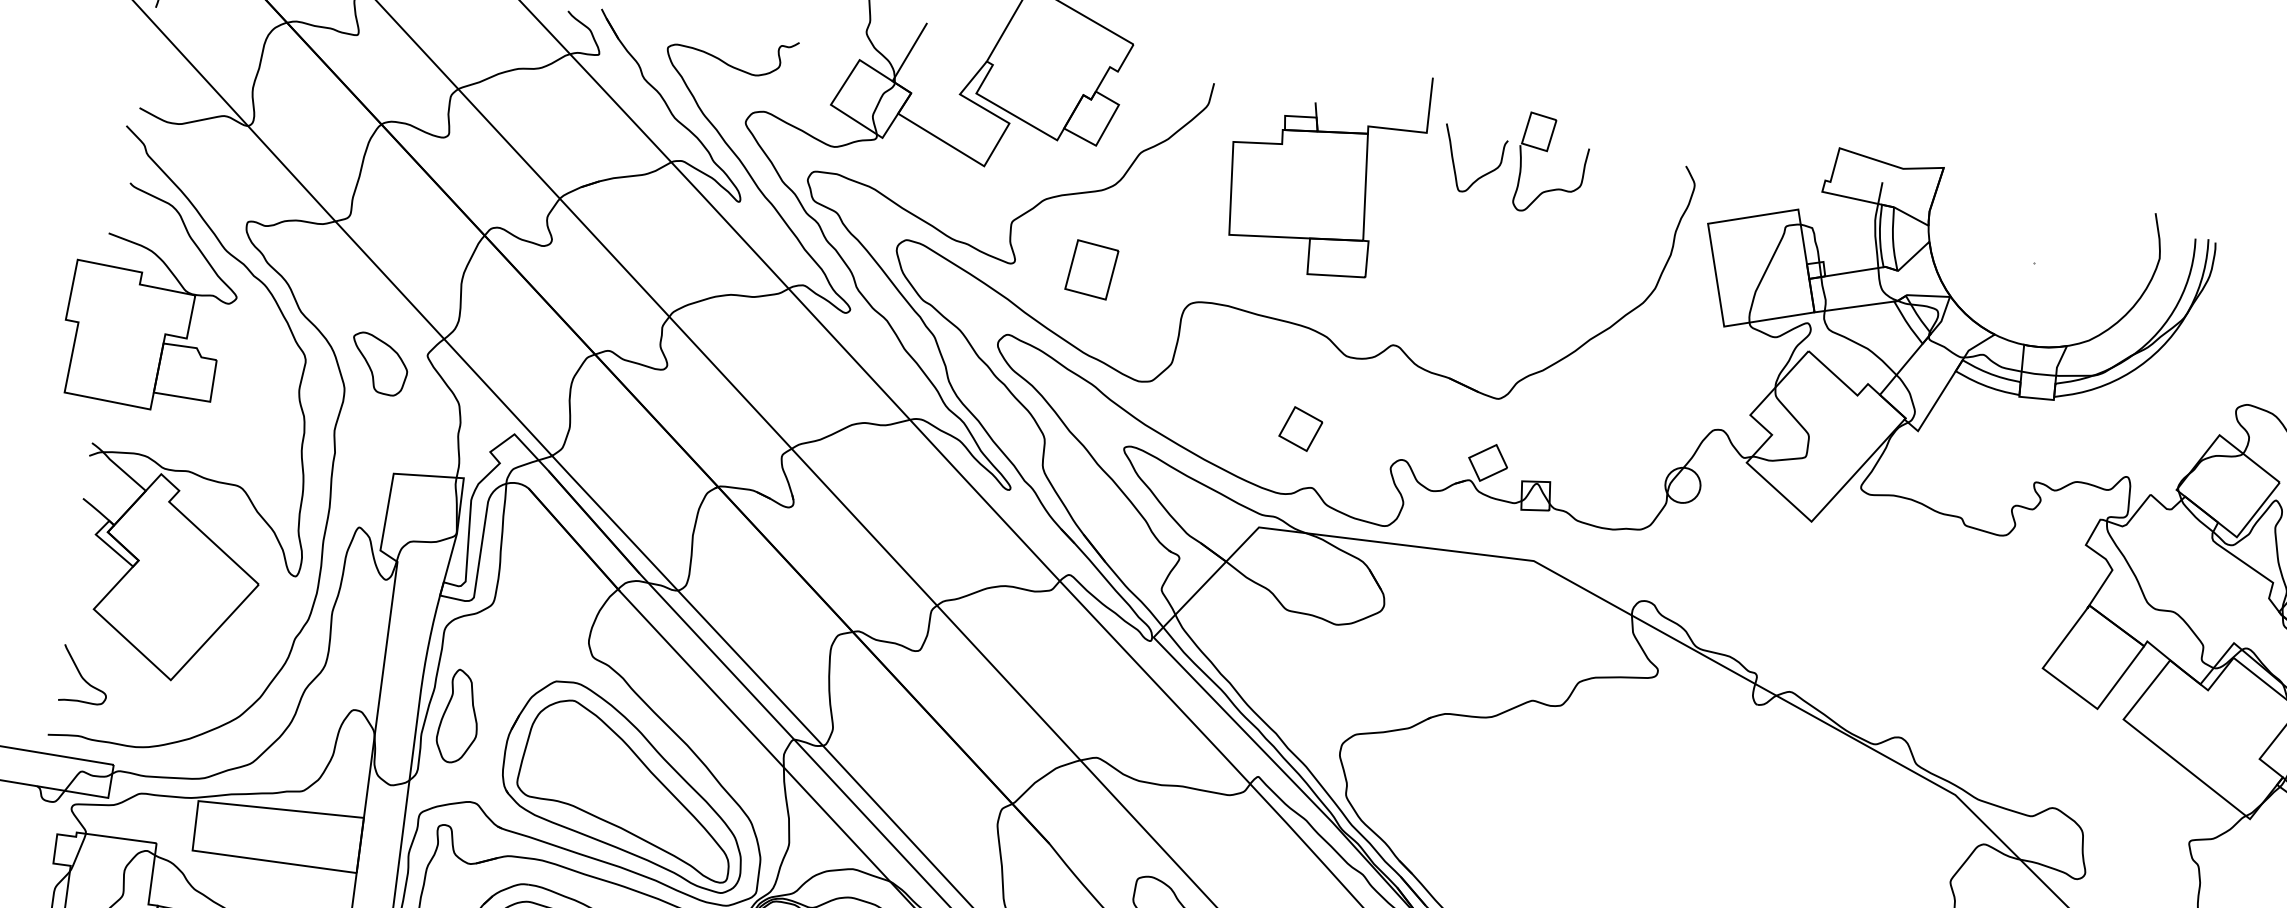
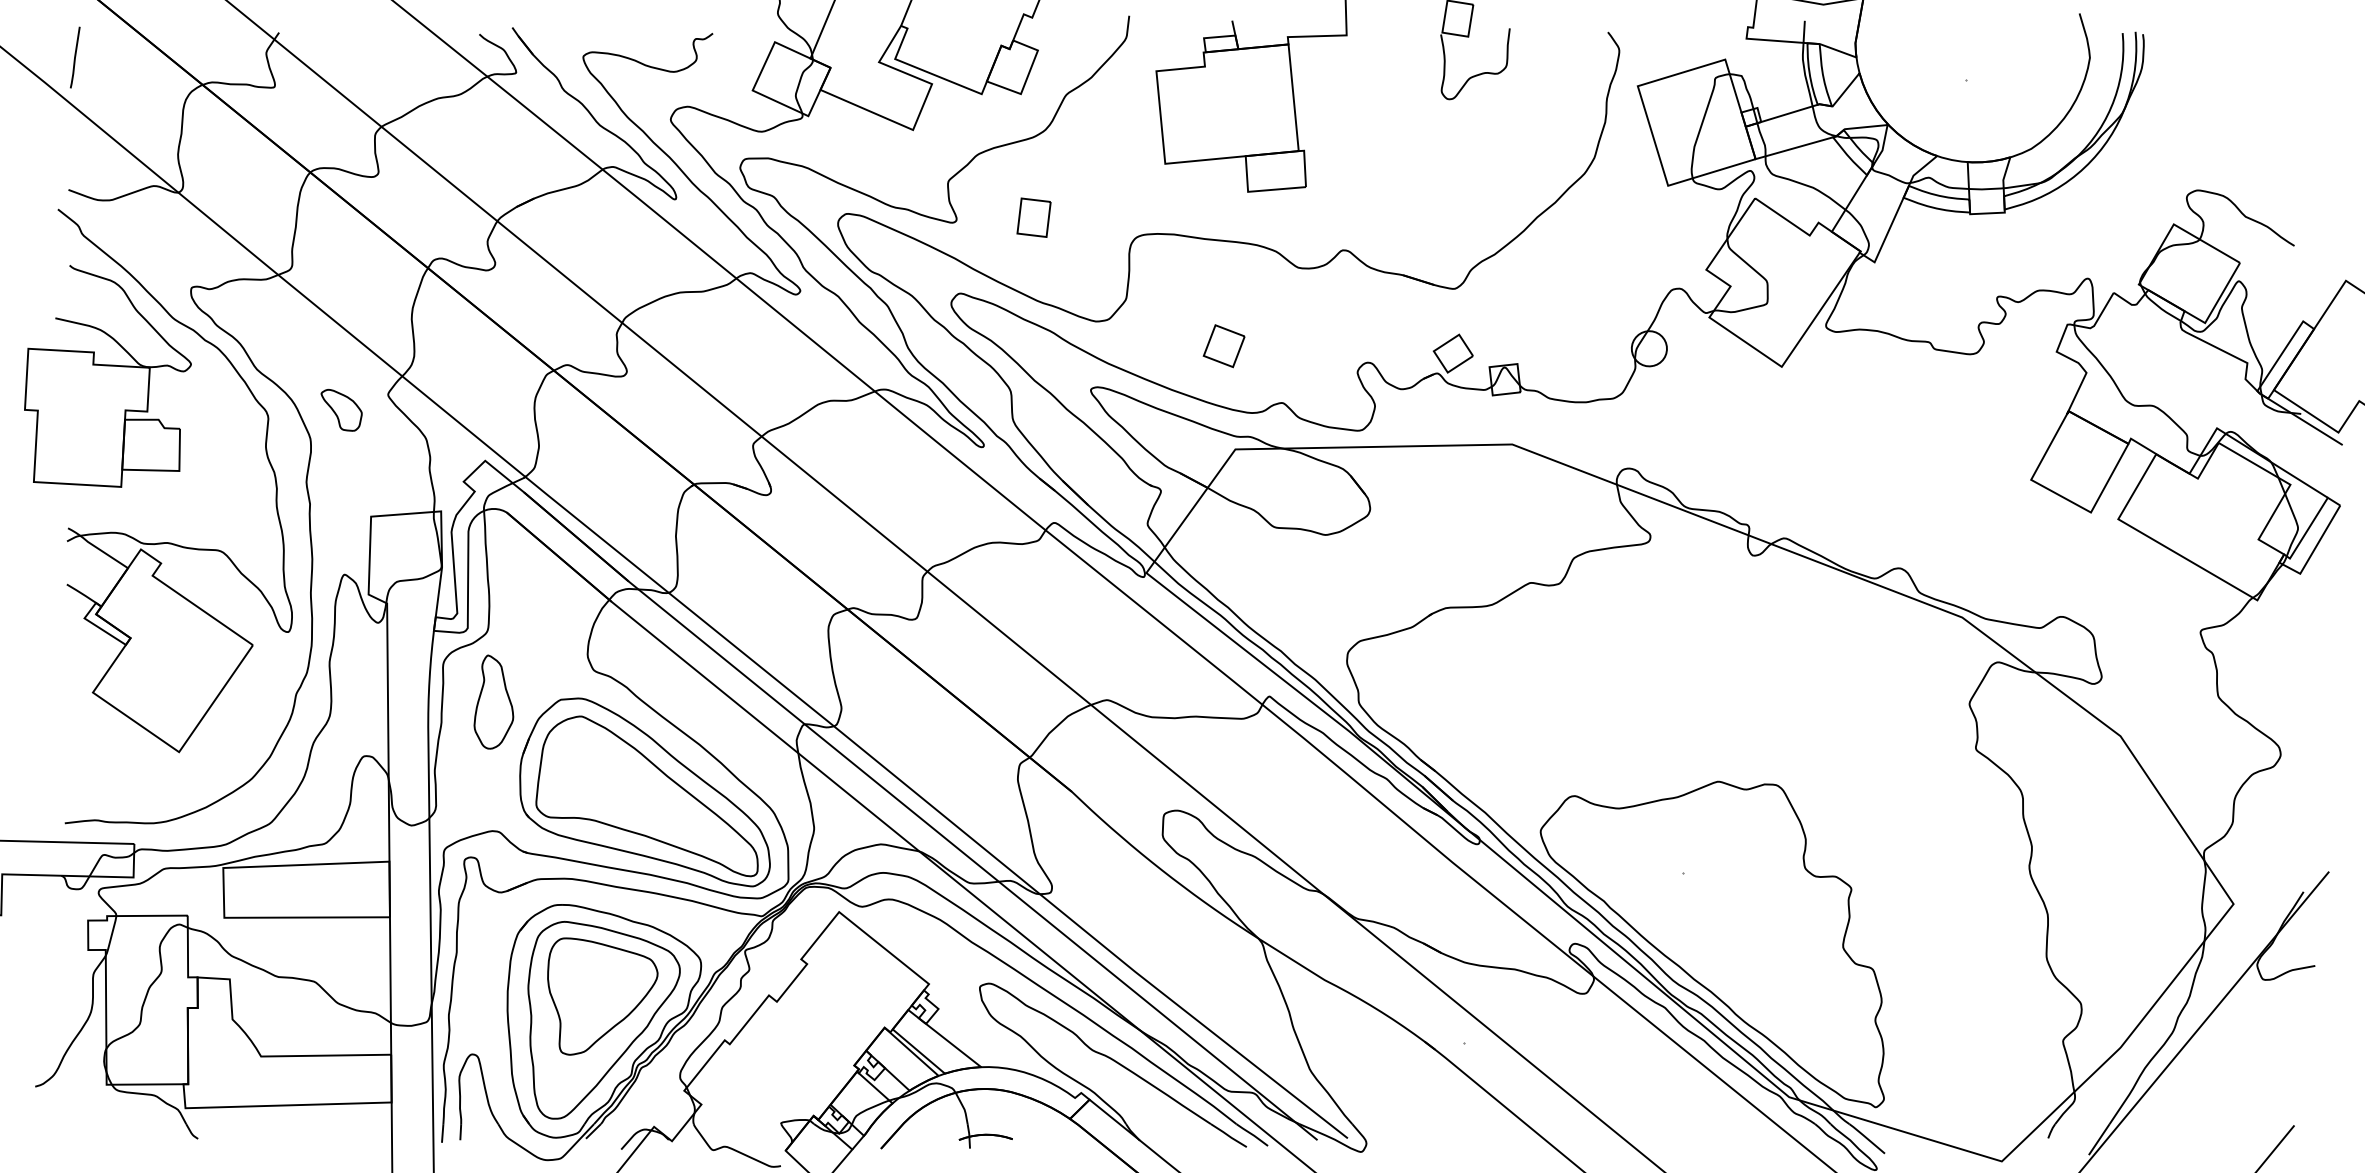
curve: (1482, 175) -> (1407, 69), removed
part: (1091, 269) -> (1033, 217), size x0.7
part: (379, 364) -> (341, 410), size x0.7
part: (1300, 429) -> (1223, 346), moved
curve: (82, 676) -> (91, 760), removed
part: (459, 716) -> (493, 701), moved

